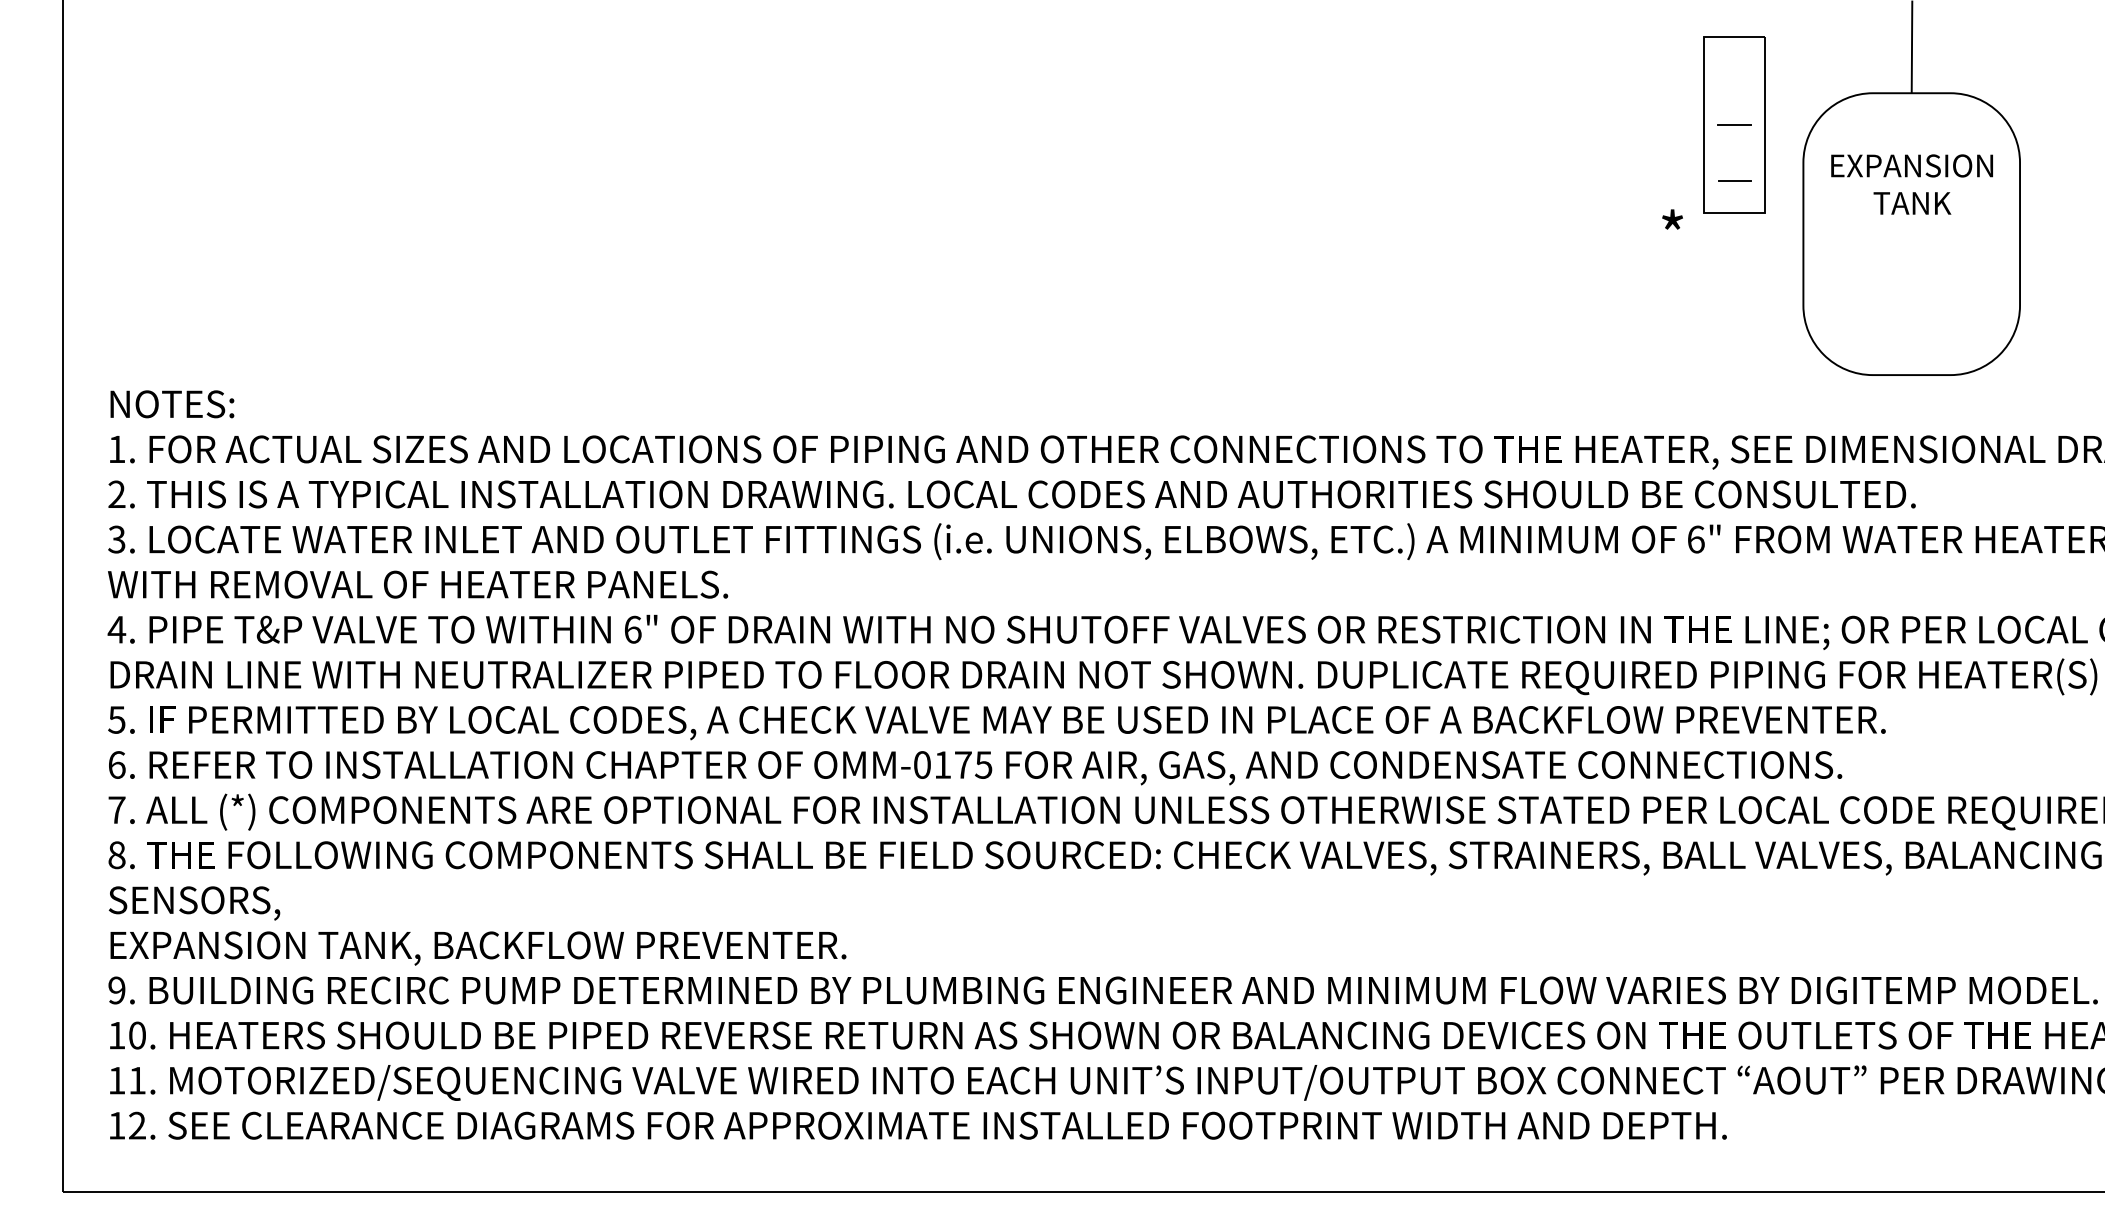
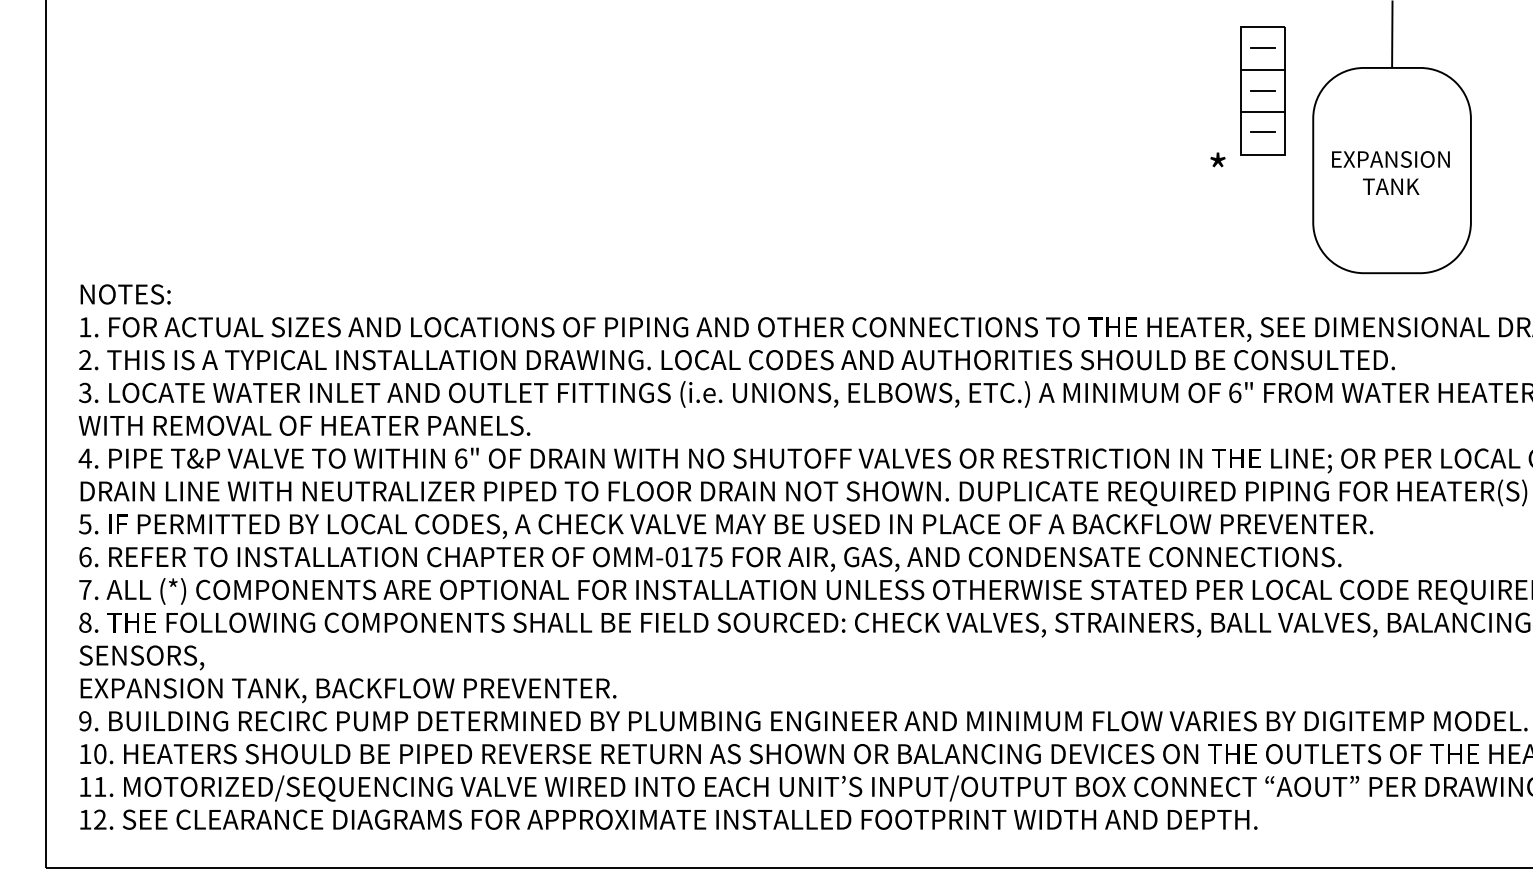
line: (1733, 66) -> (1262, 48), added
line: (1734, 95) -> (1263, 69), added
line: (1734, 154) -> (1263, 112), added
text: (1911, 184) -> (1390, 173), moved

